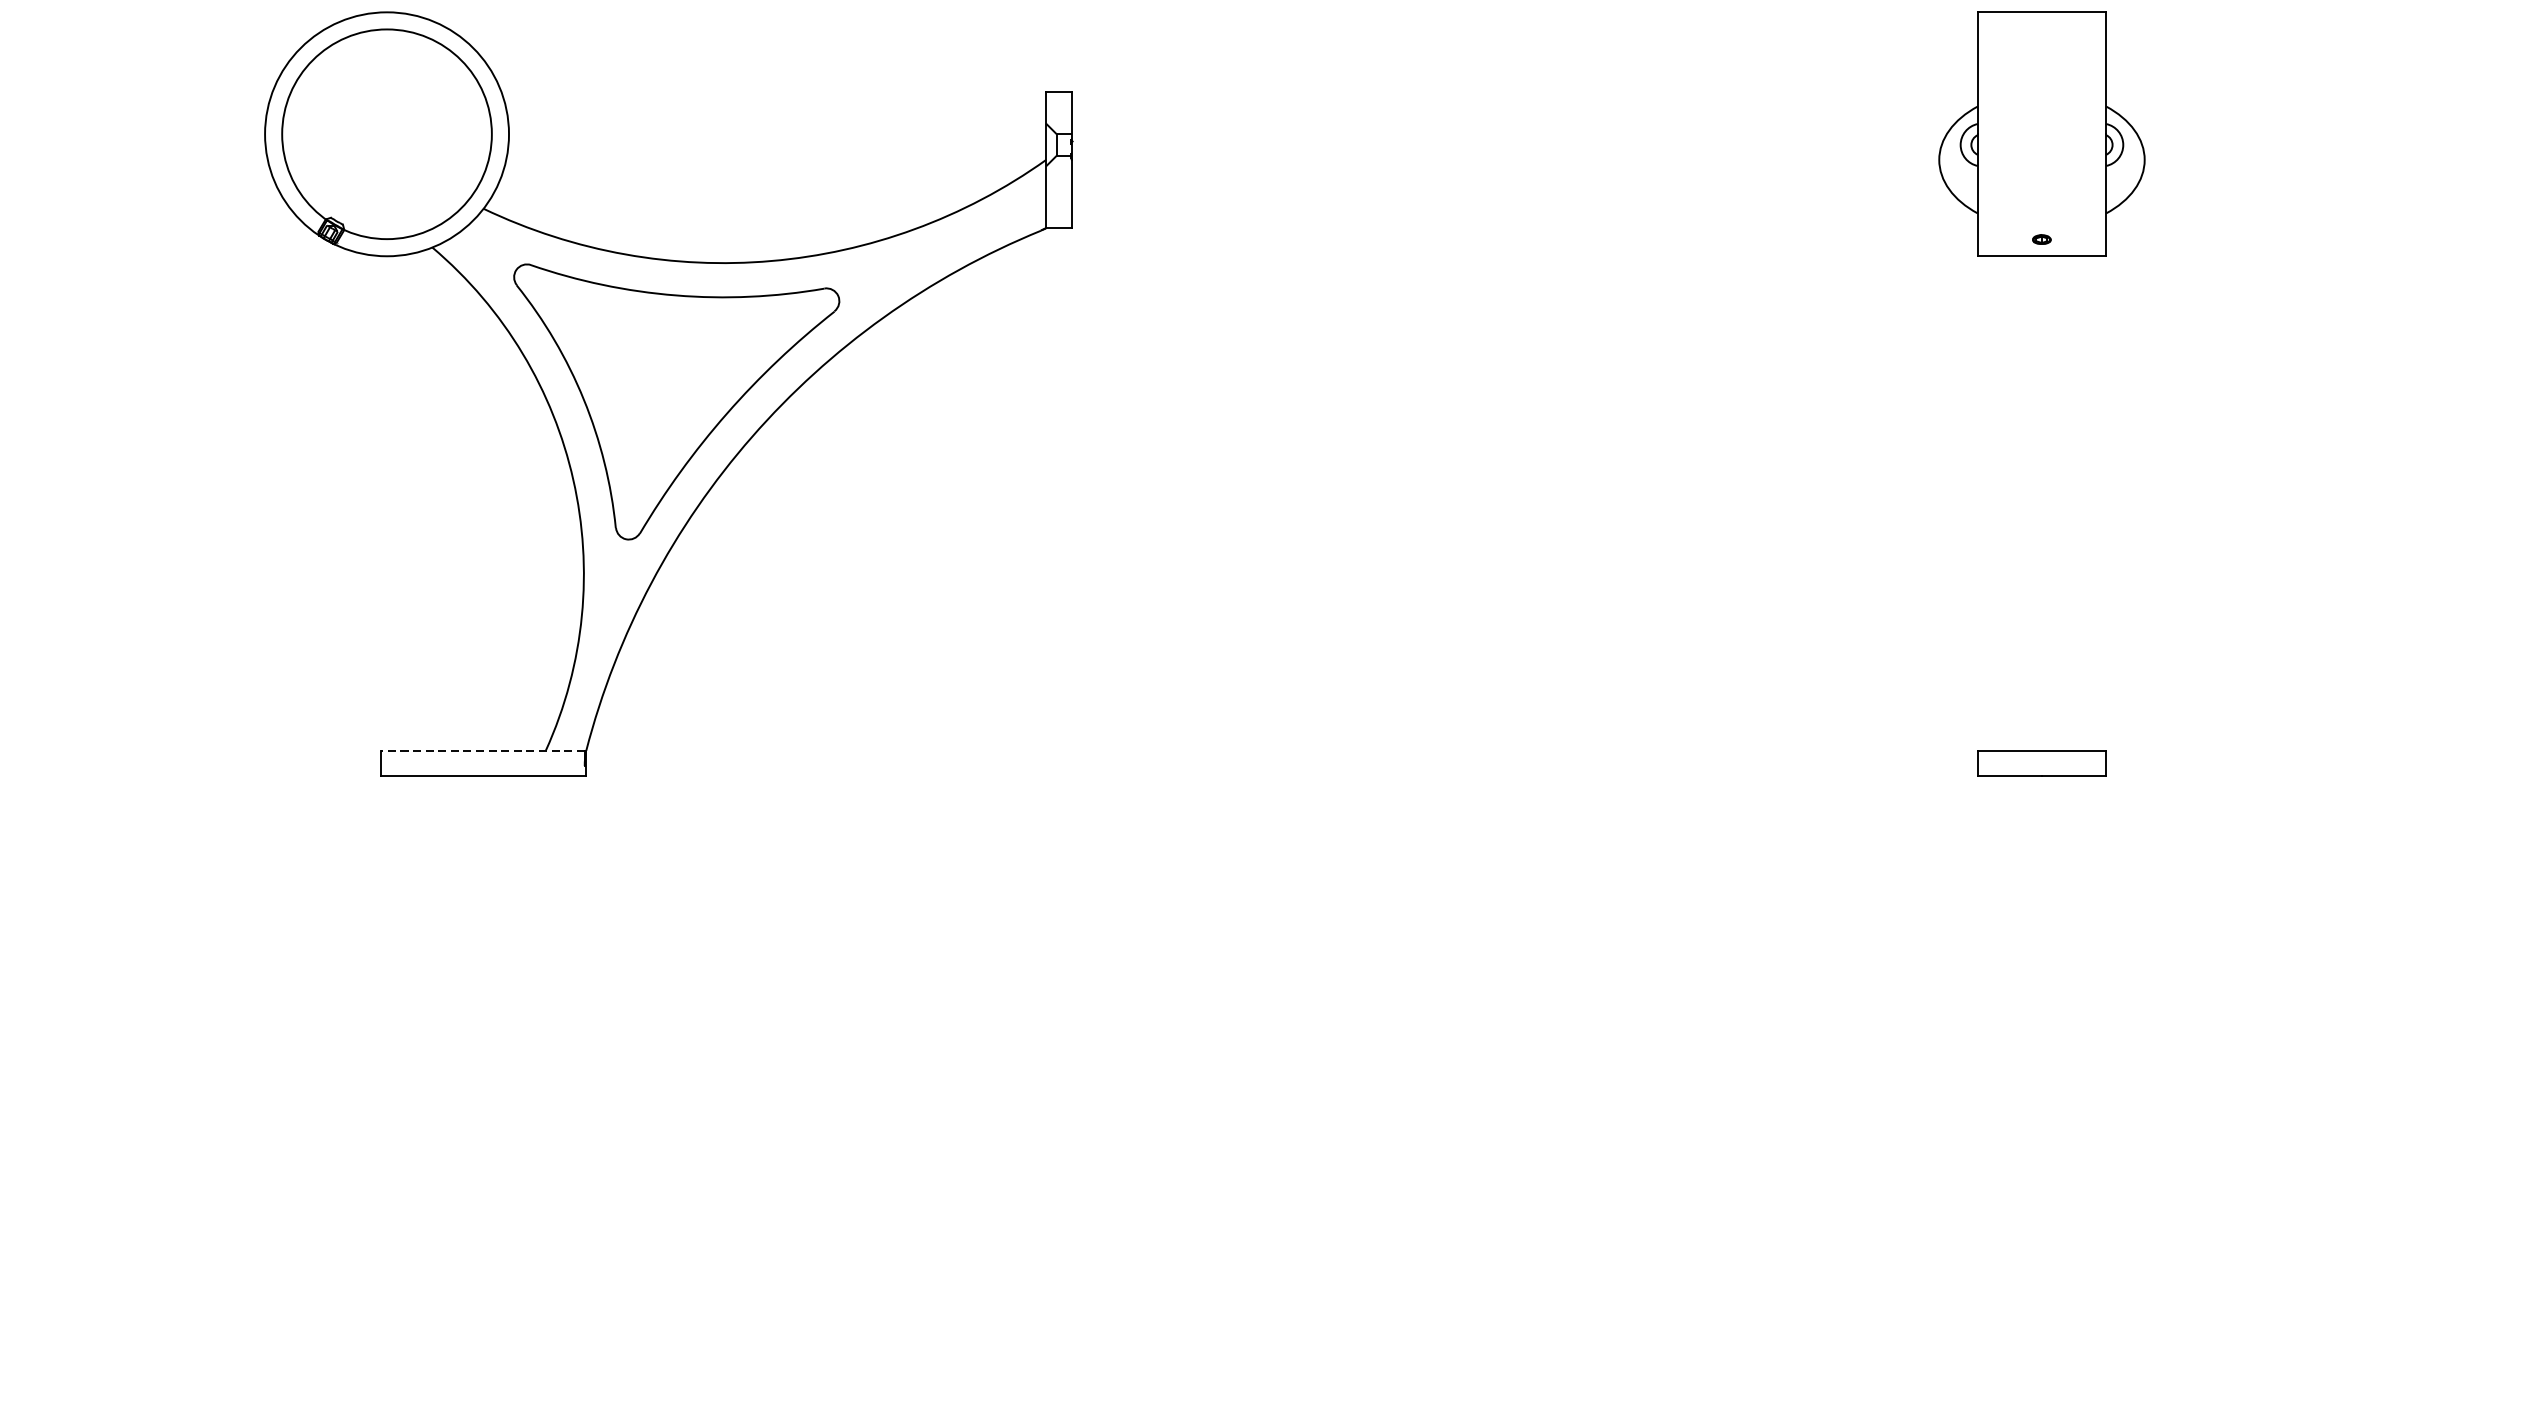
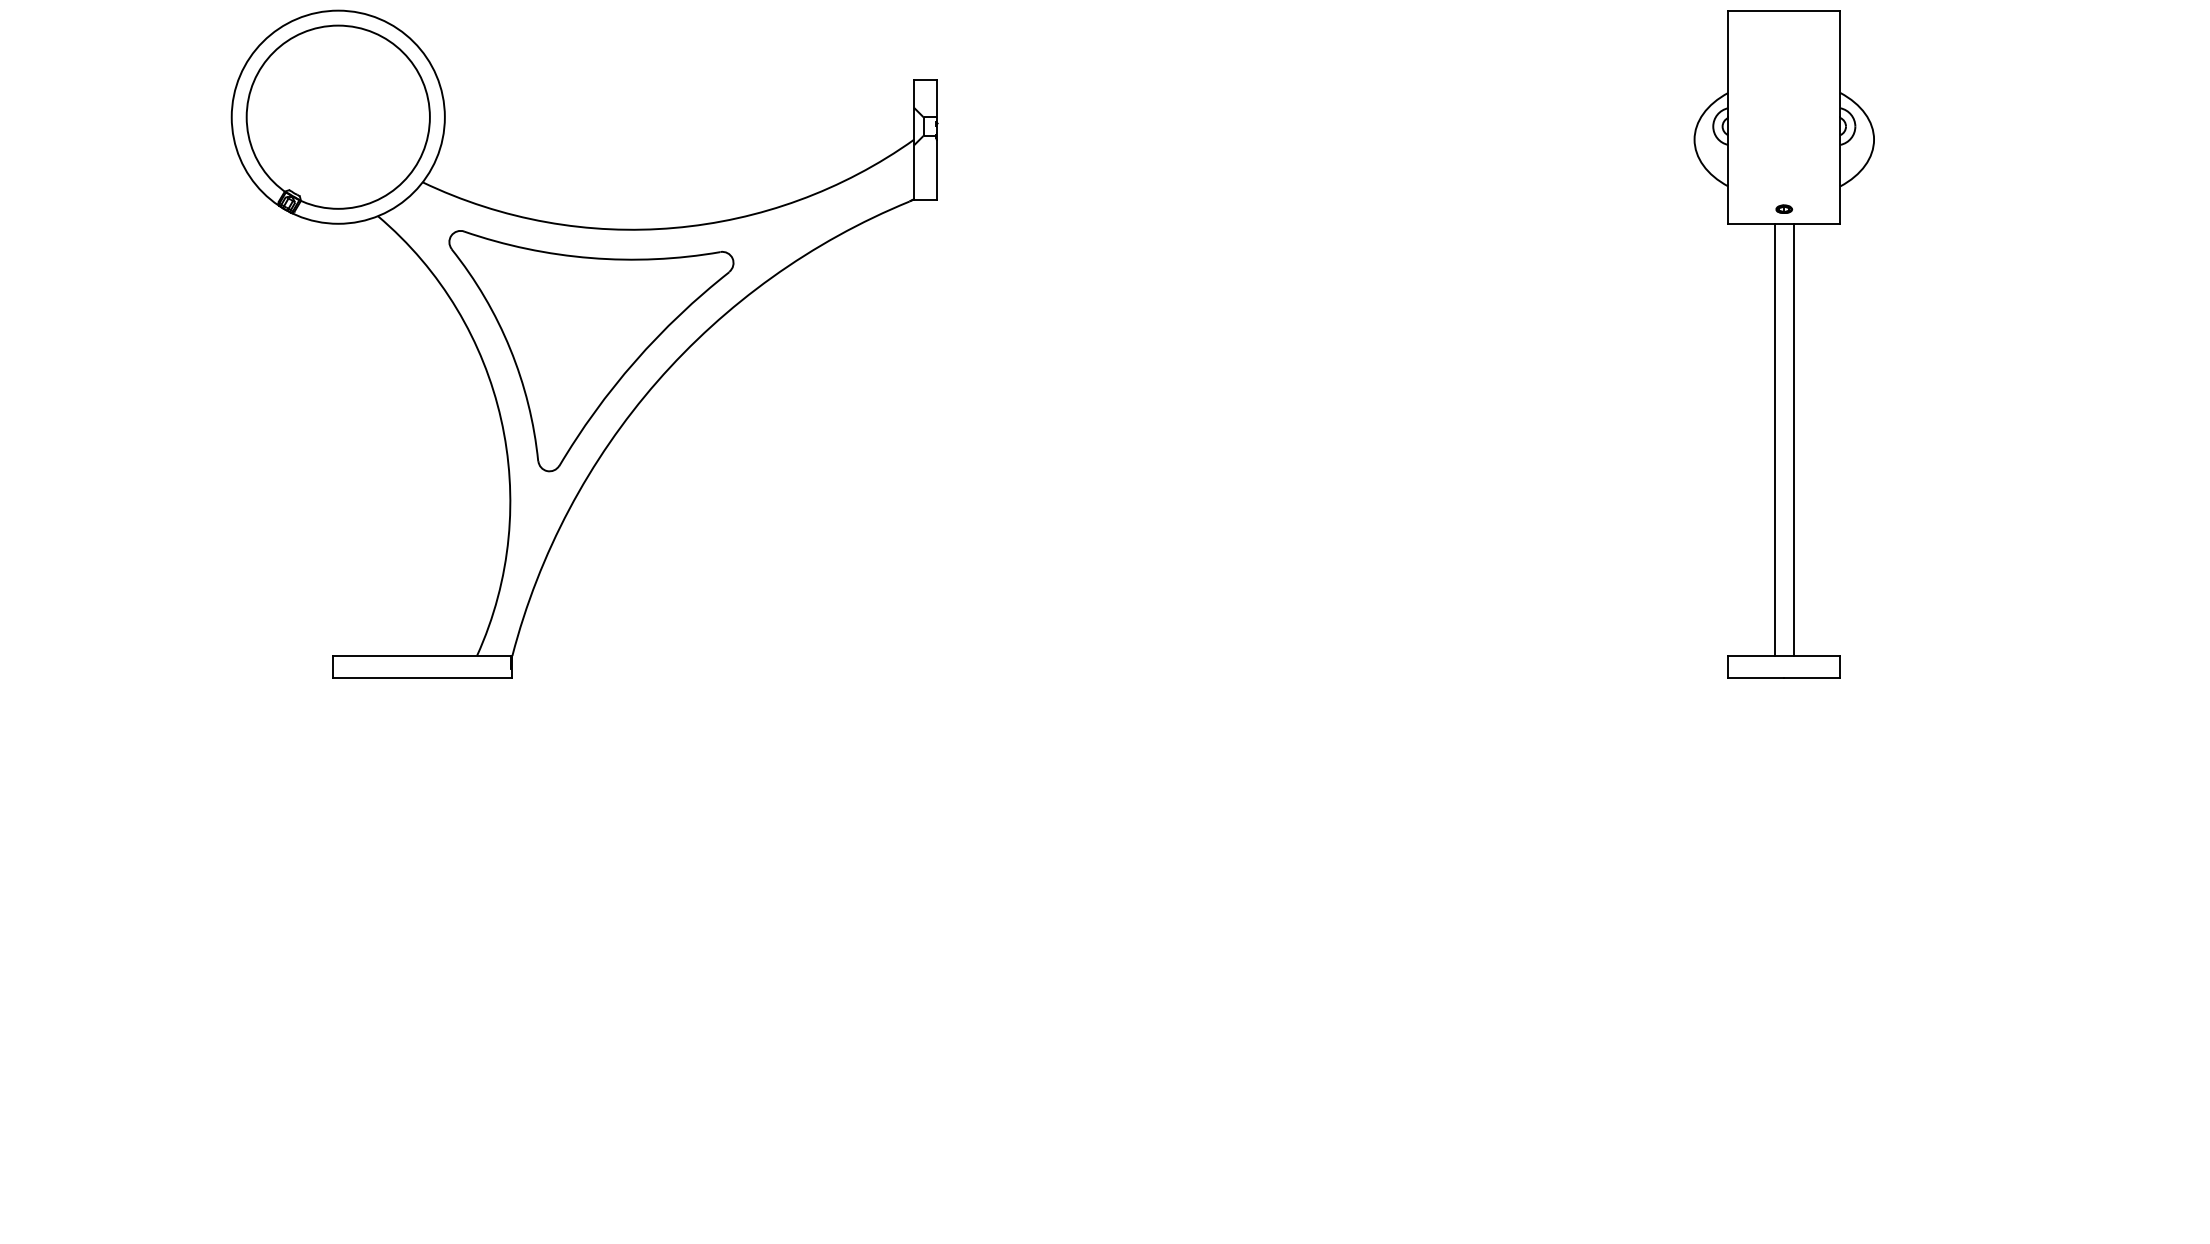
line: (2030, 503) -> (1774, 439), added
line: (2052, 503) -> (1793, 439), added
line: (482, 750) -> (421, 655), dashed -> solid

